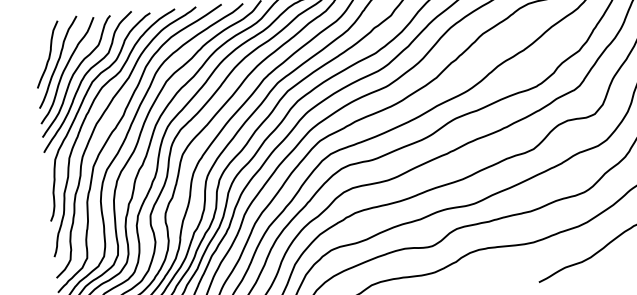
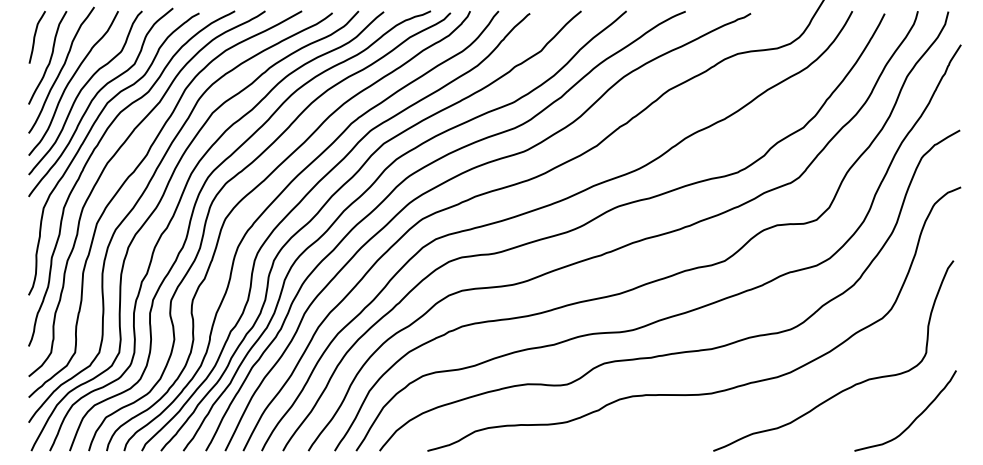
curve: (37, 41) -> (35, 37), added

